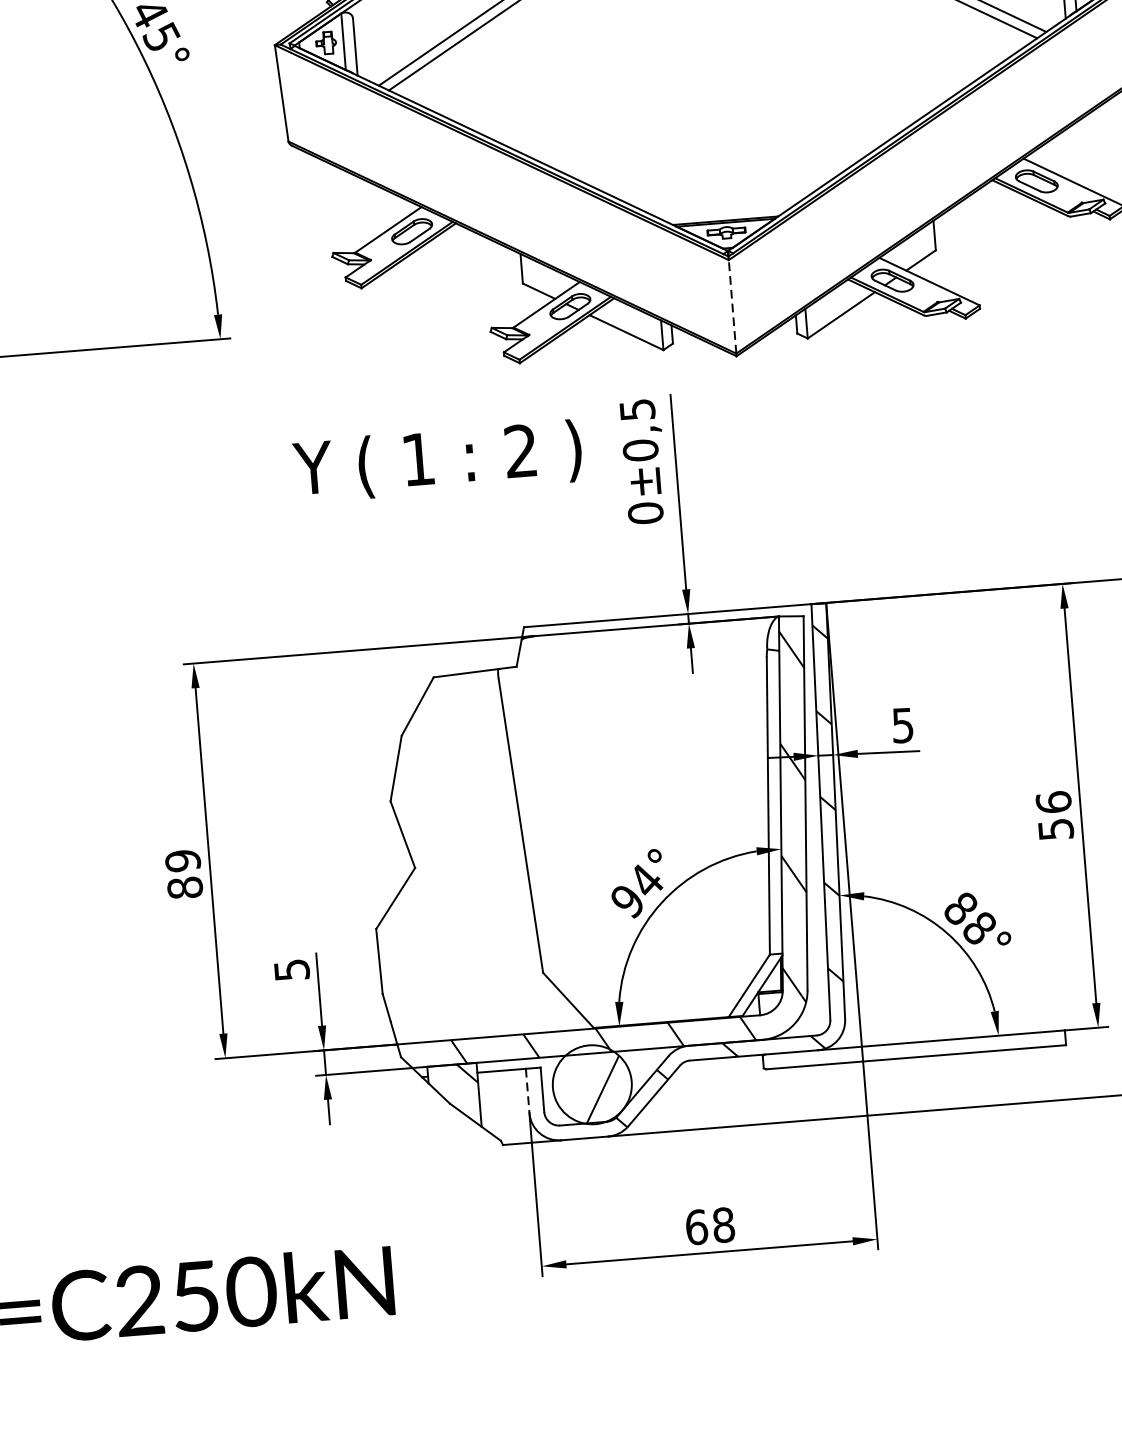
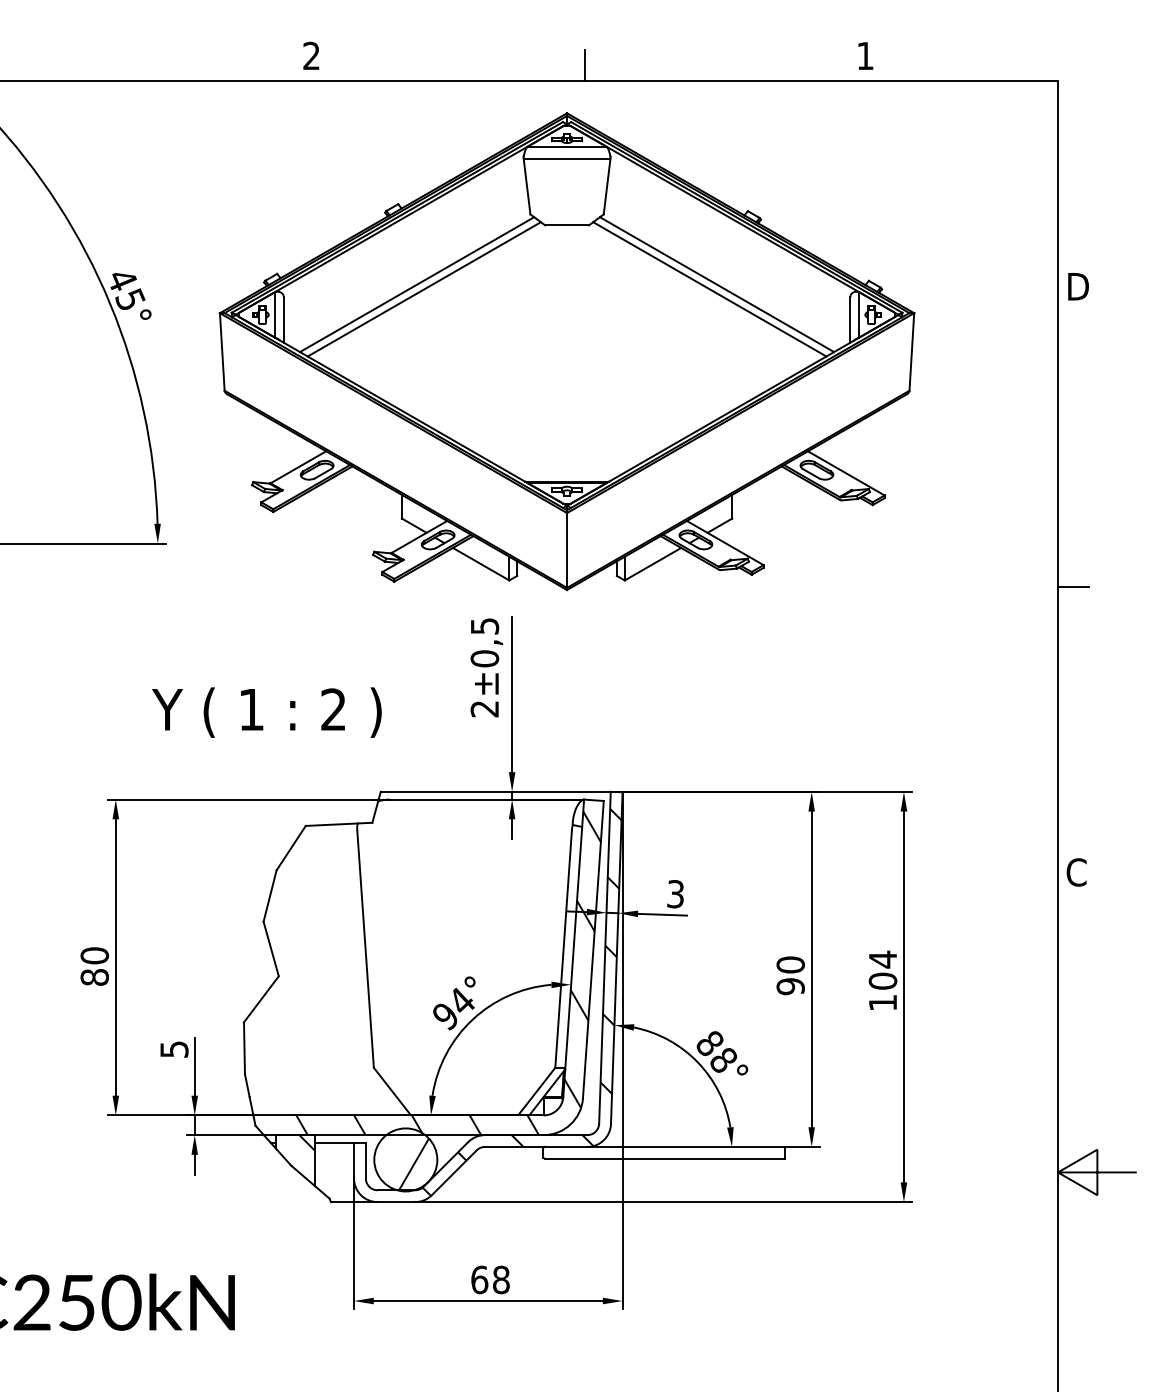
line: (733, 306) -> (567, 550), dashed -> solid
text: (437, 461) -> (266, 712), moved
text: (645, 512) -> (484, 708), 0 -> 2
text: (902, 724) -> (675, 893), 5 -> 3
text: (1054, 815) -> (790, 975), 56 -> 90
text: (182, 860) -> (94, 955), 89 -> 80
line: (528, 1090) -> (354, 1160), dashed -> solid

